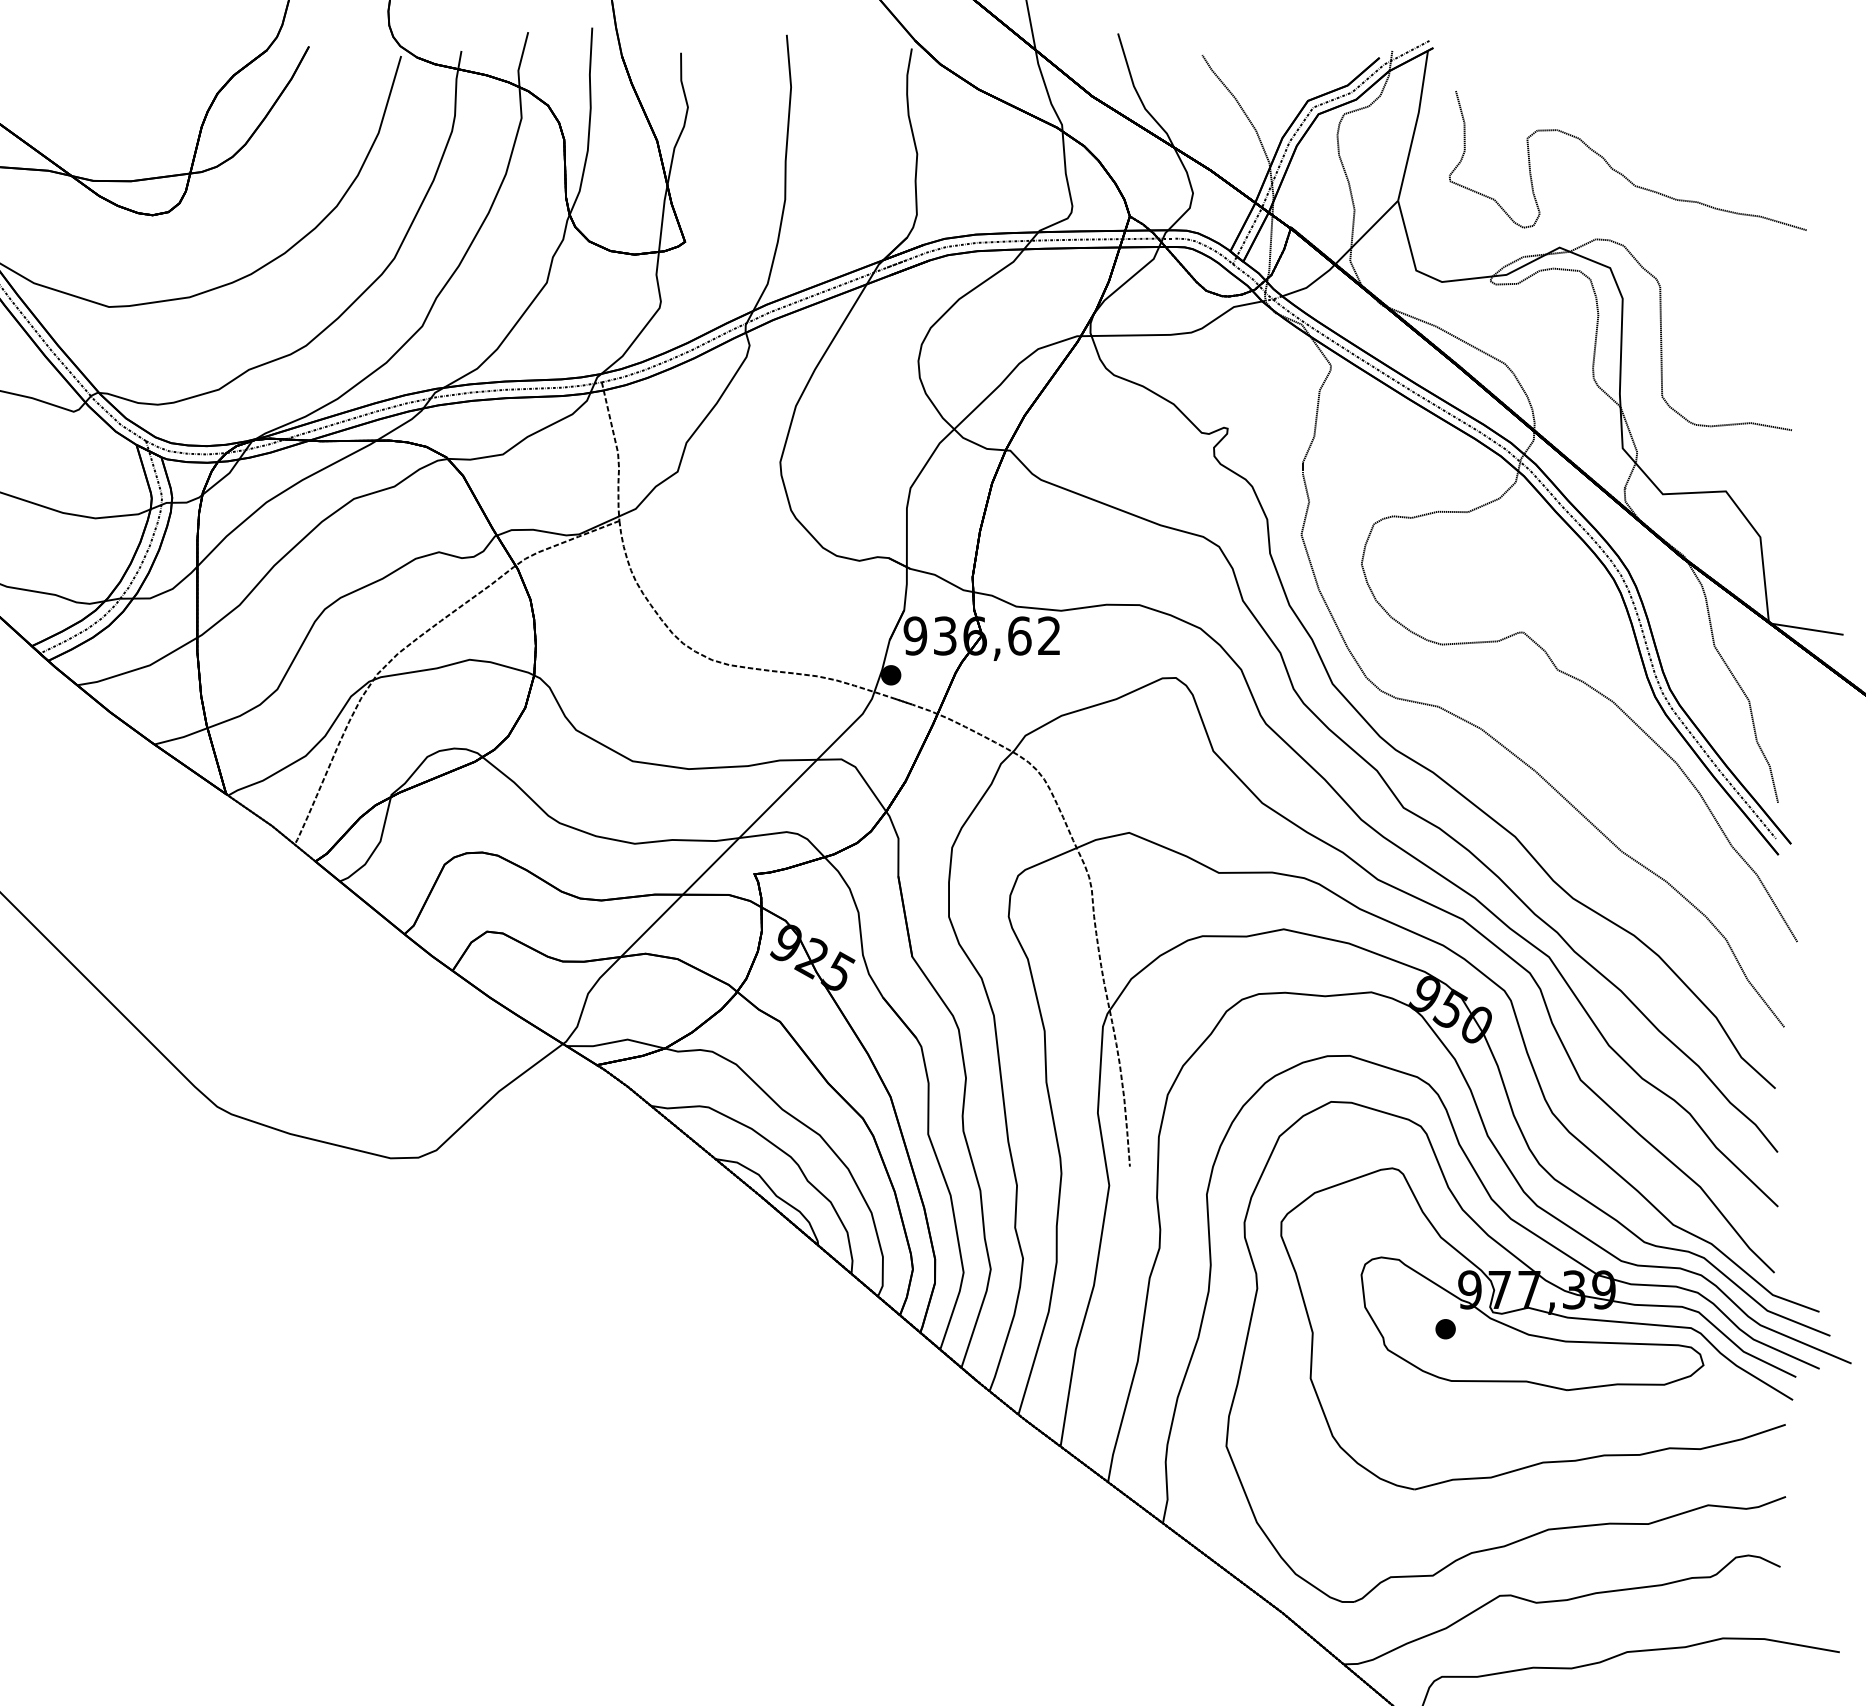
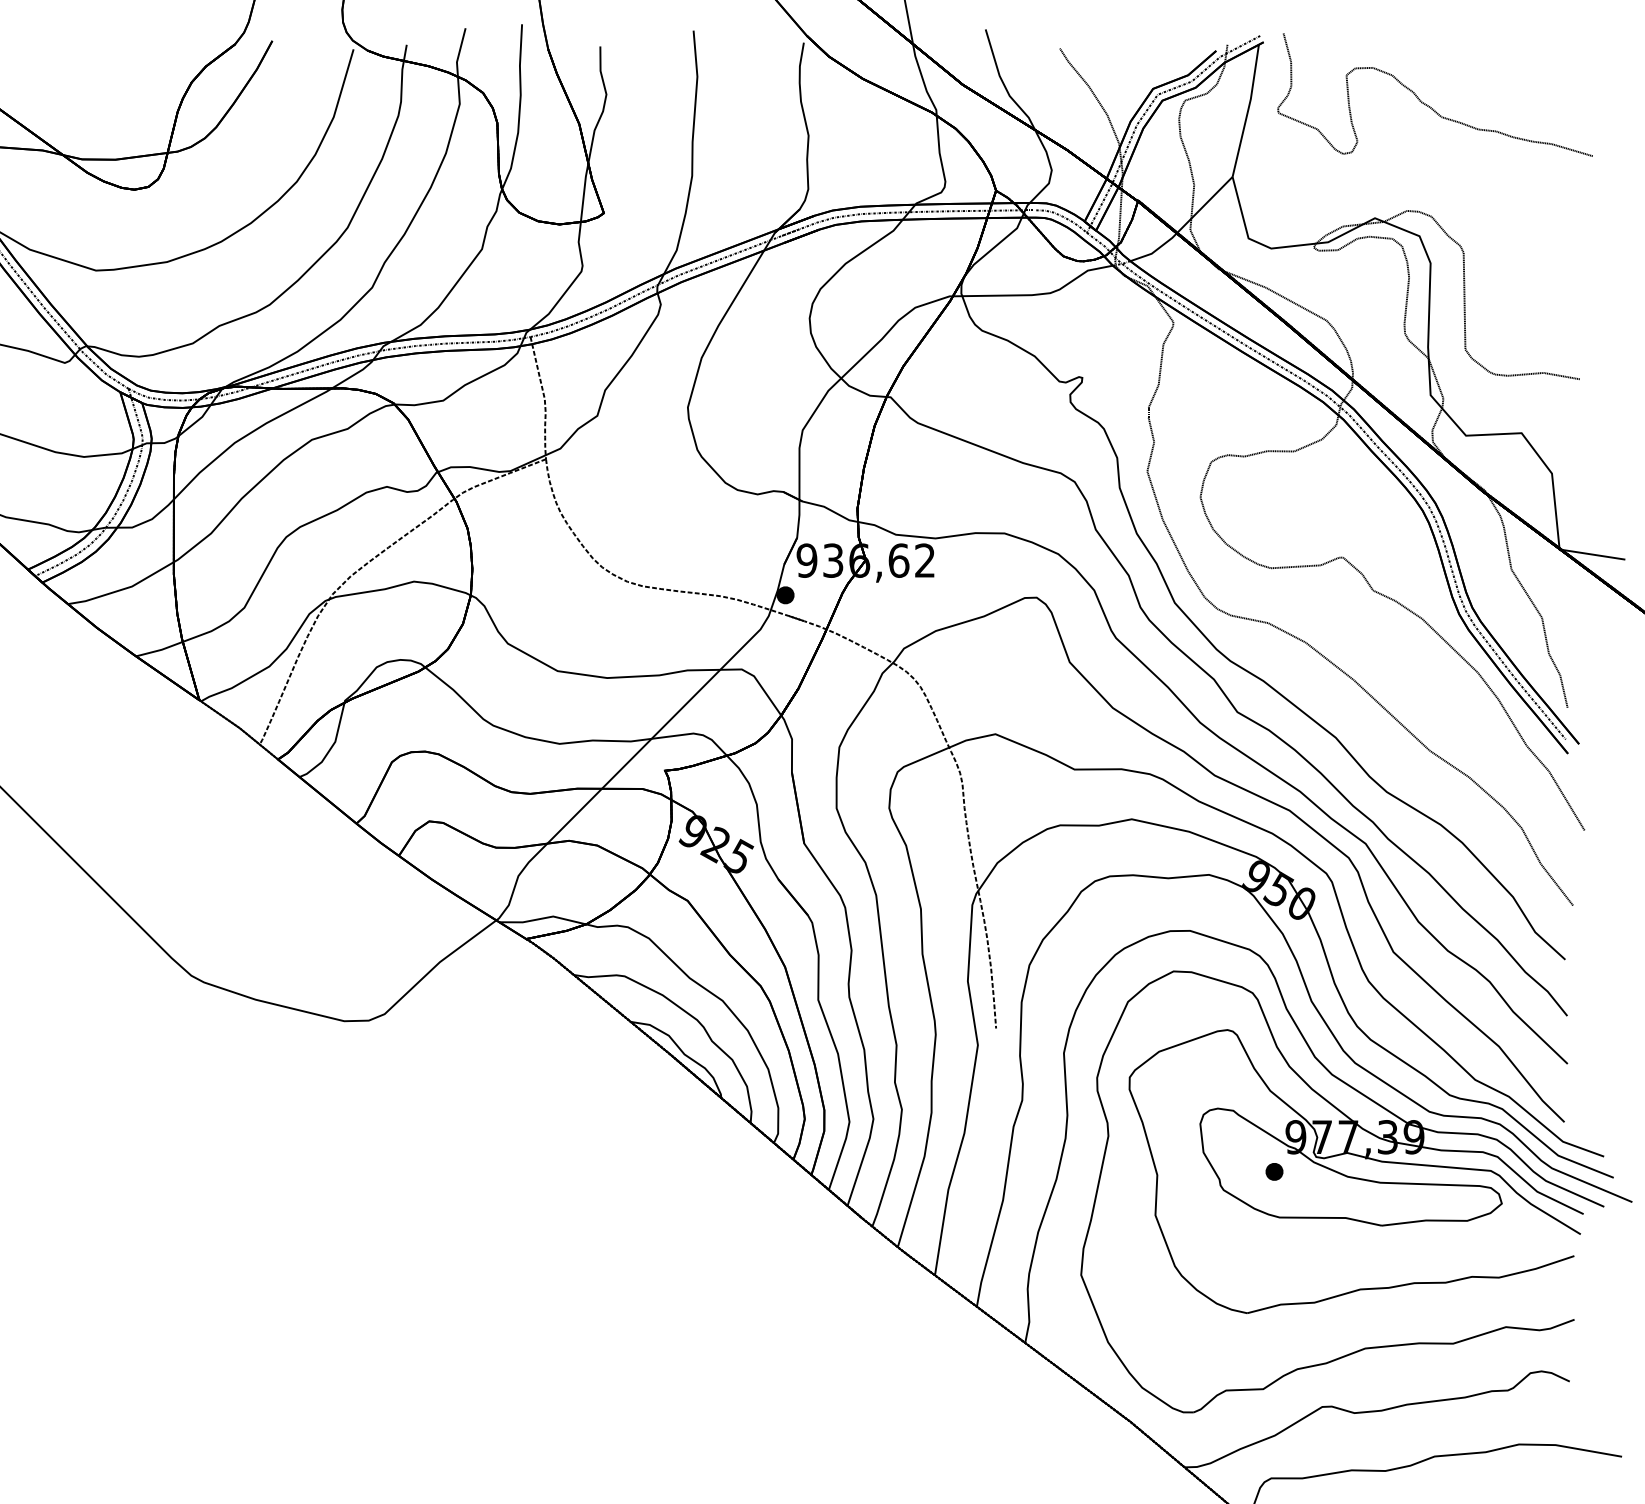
curve: (1620, 172) -> (1428, 105), moved

